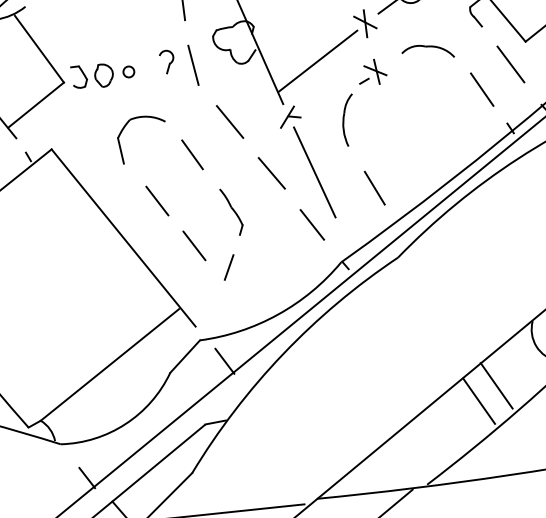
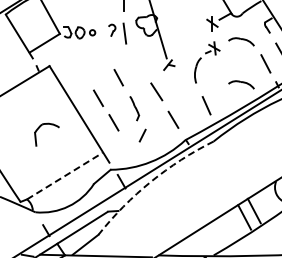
line: (317, 59) -> (186, 38), removed
line: (230, 121) -> (139, 63), removed
part: (127, 126) -> (40, 127), moved
part: (438, 137) -> (241, 84), added
line: (313, 171) -> (177, 93), removed
line: (228, 267) -> (142, 135), moved
arc: (282, 353) -> (150, 181), solid -> dashed
line: (111, 363) -> (65, 175), solid -> dashed

